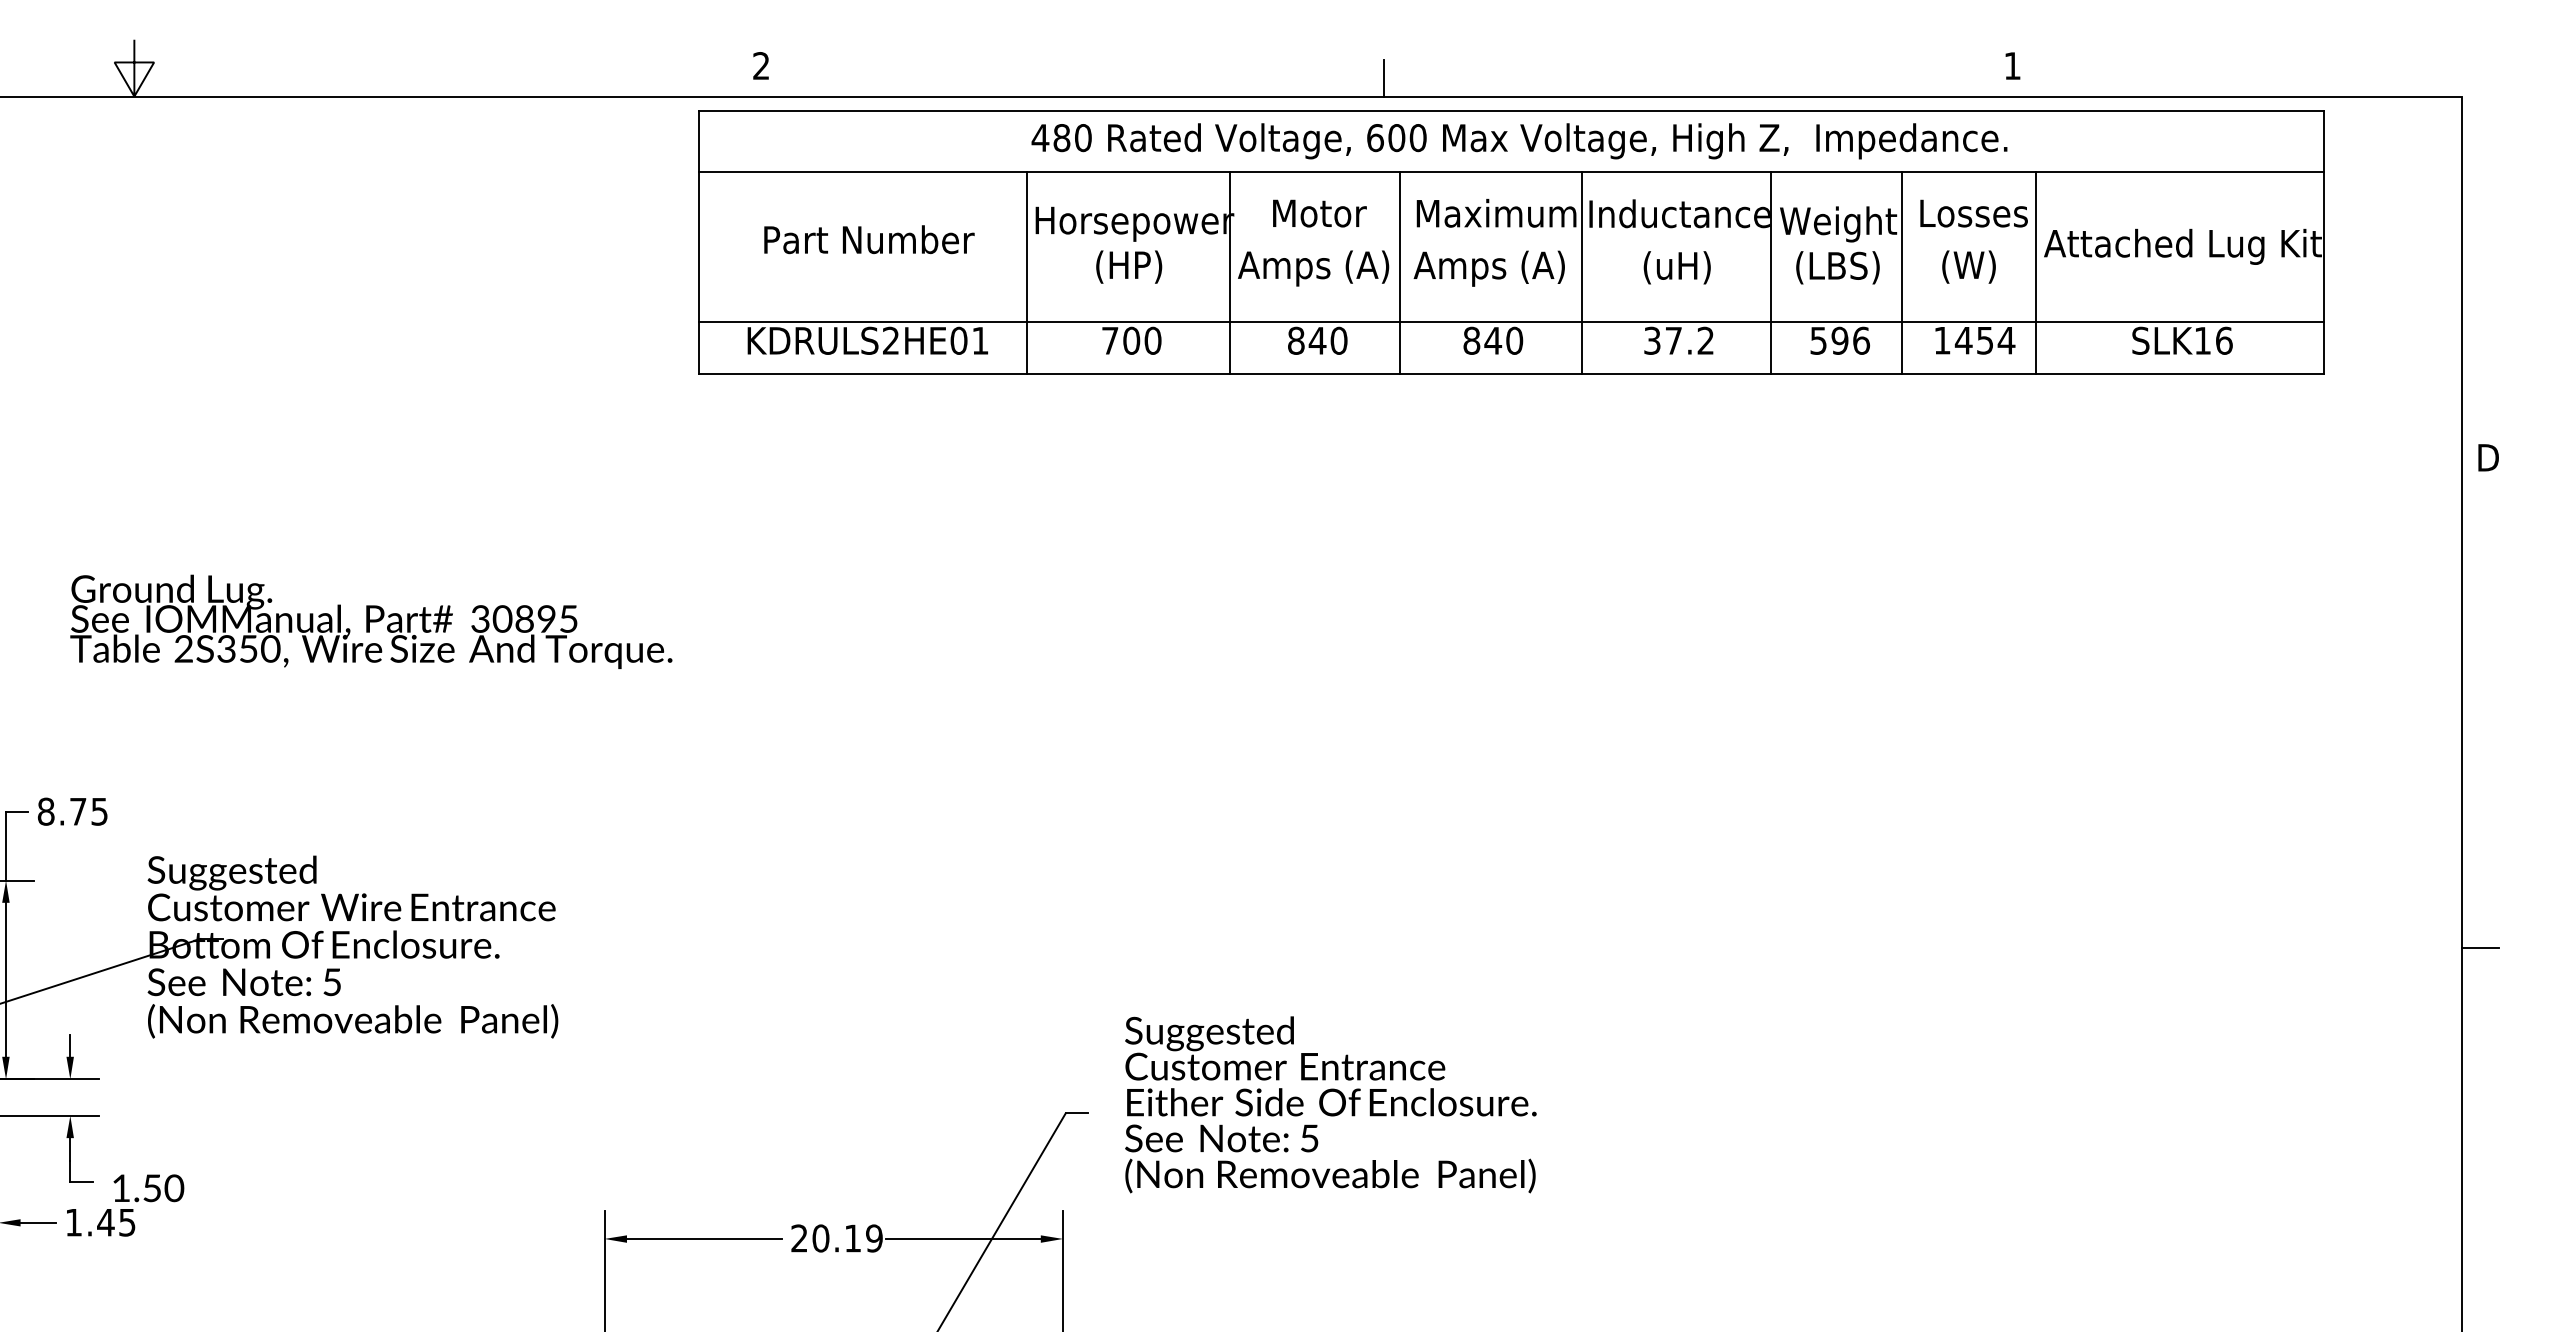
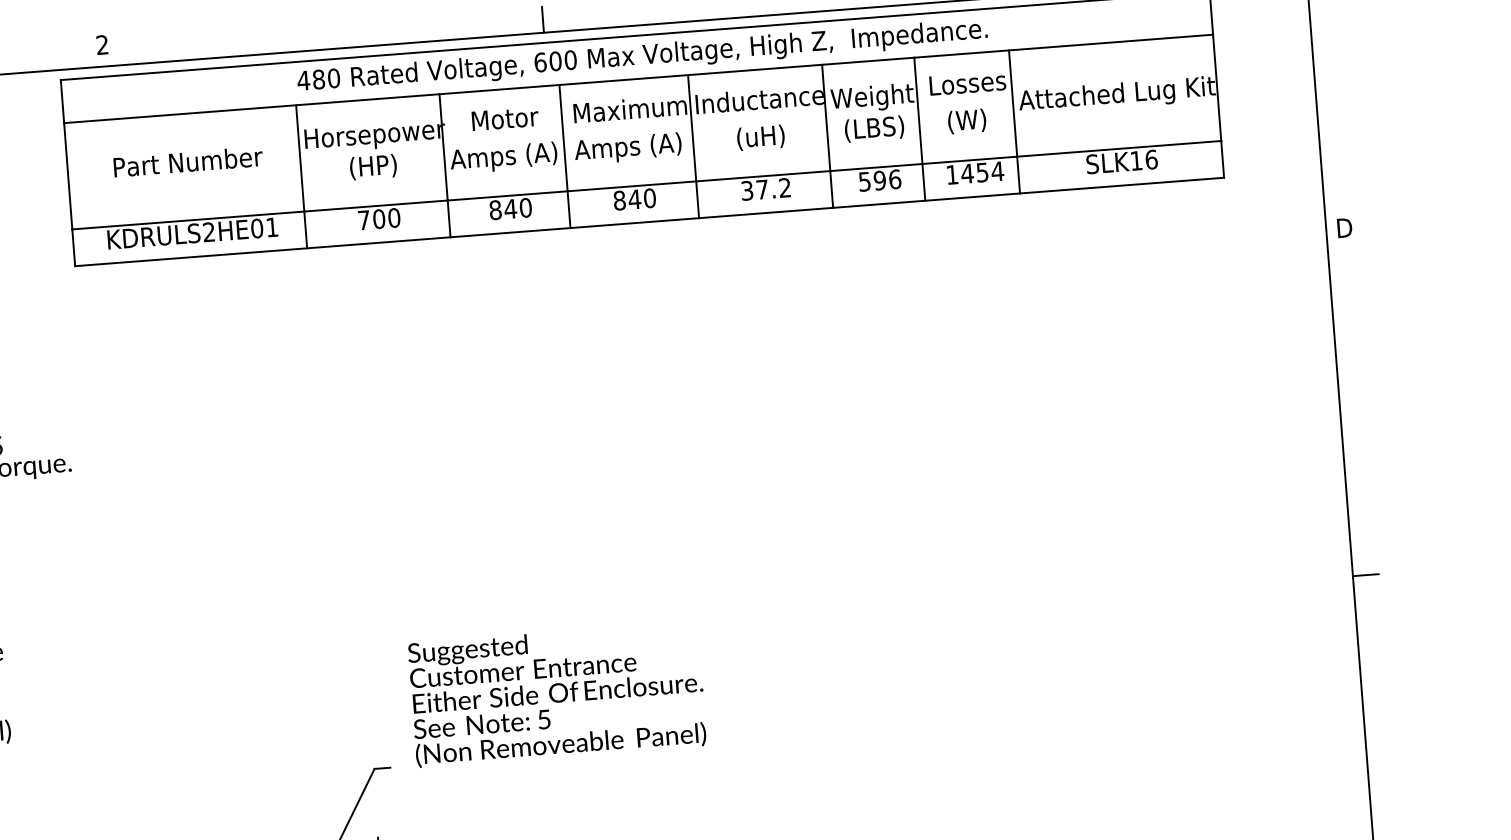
text: (1330, 1104) -> (557, 694), moved

